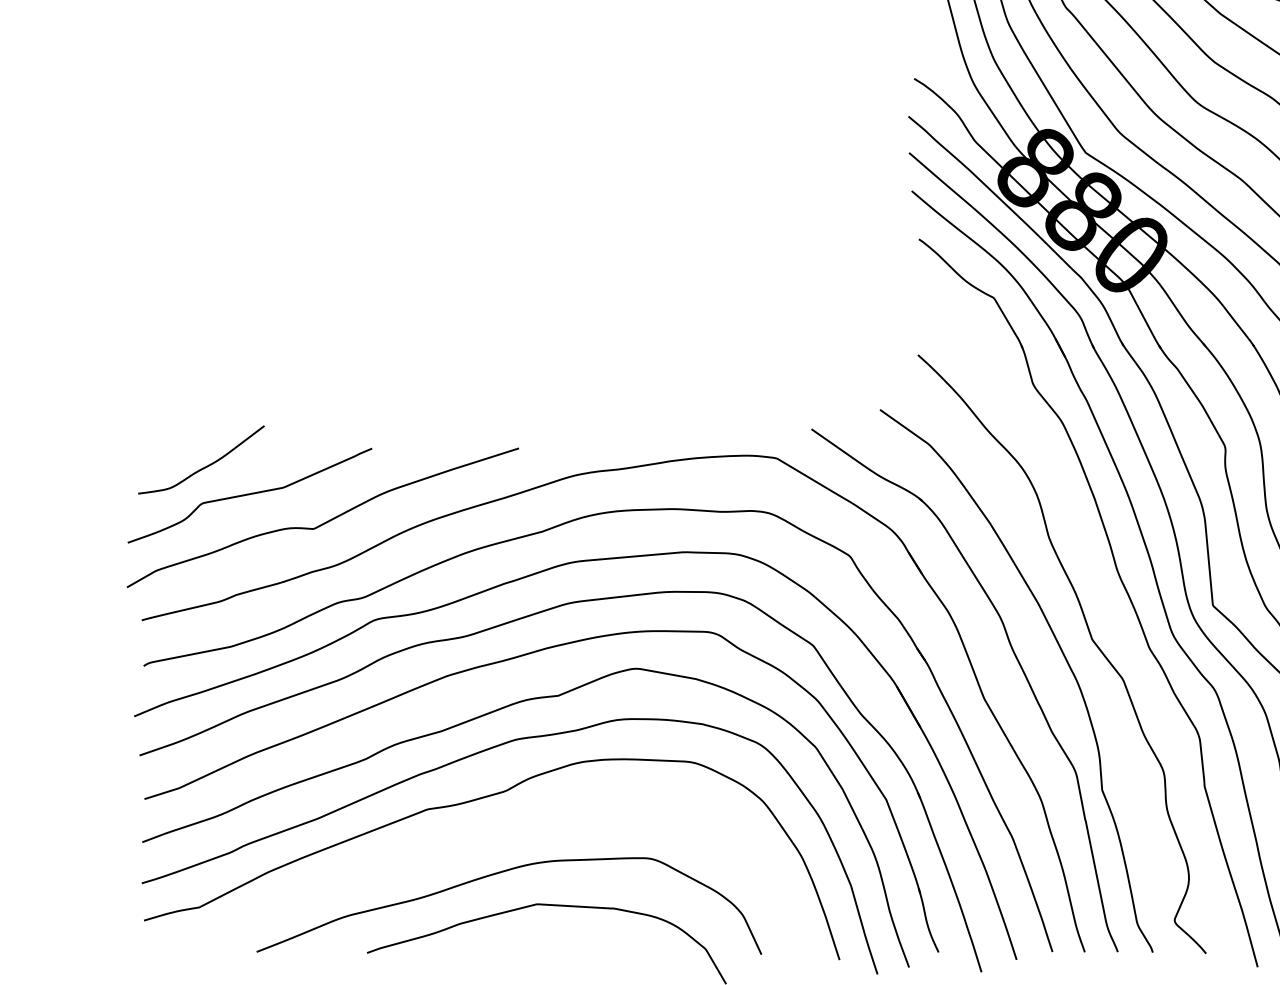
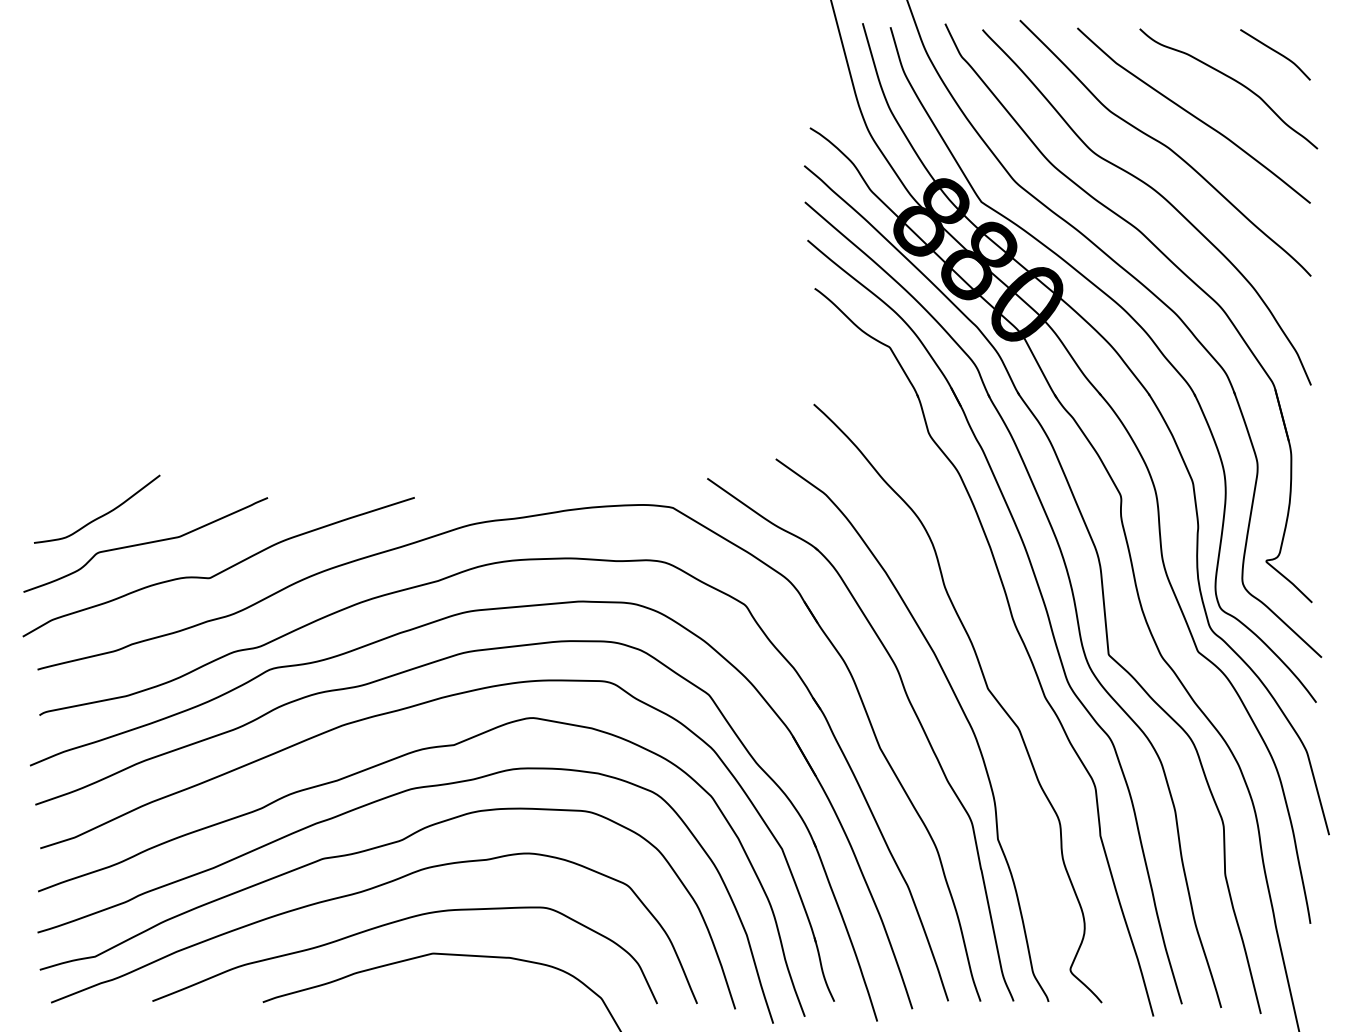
curve: (467, 843) -> (363, 892), added

